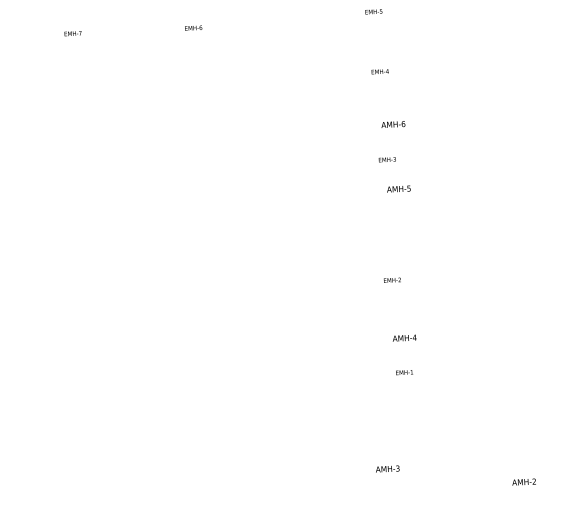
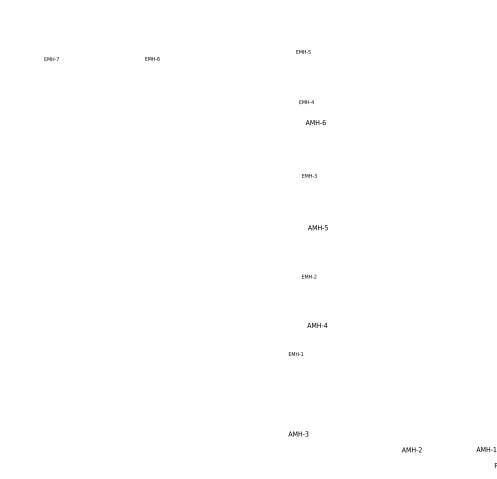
text: (393, 124) -> (315, 122), moved
text: (398, 188) -> (317, 227), moved
text: (403, 371) -> (295, 353), moved

